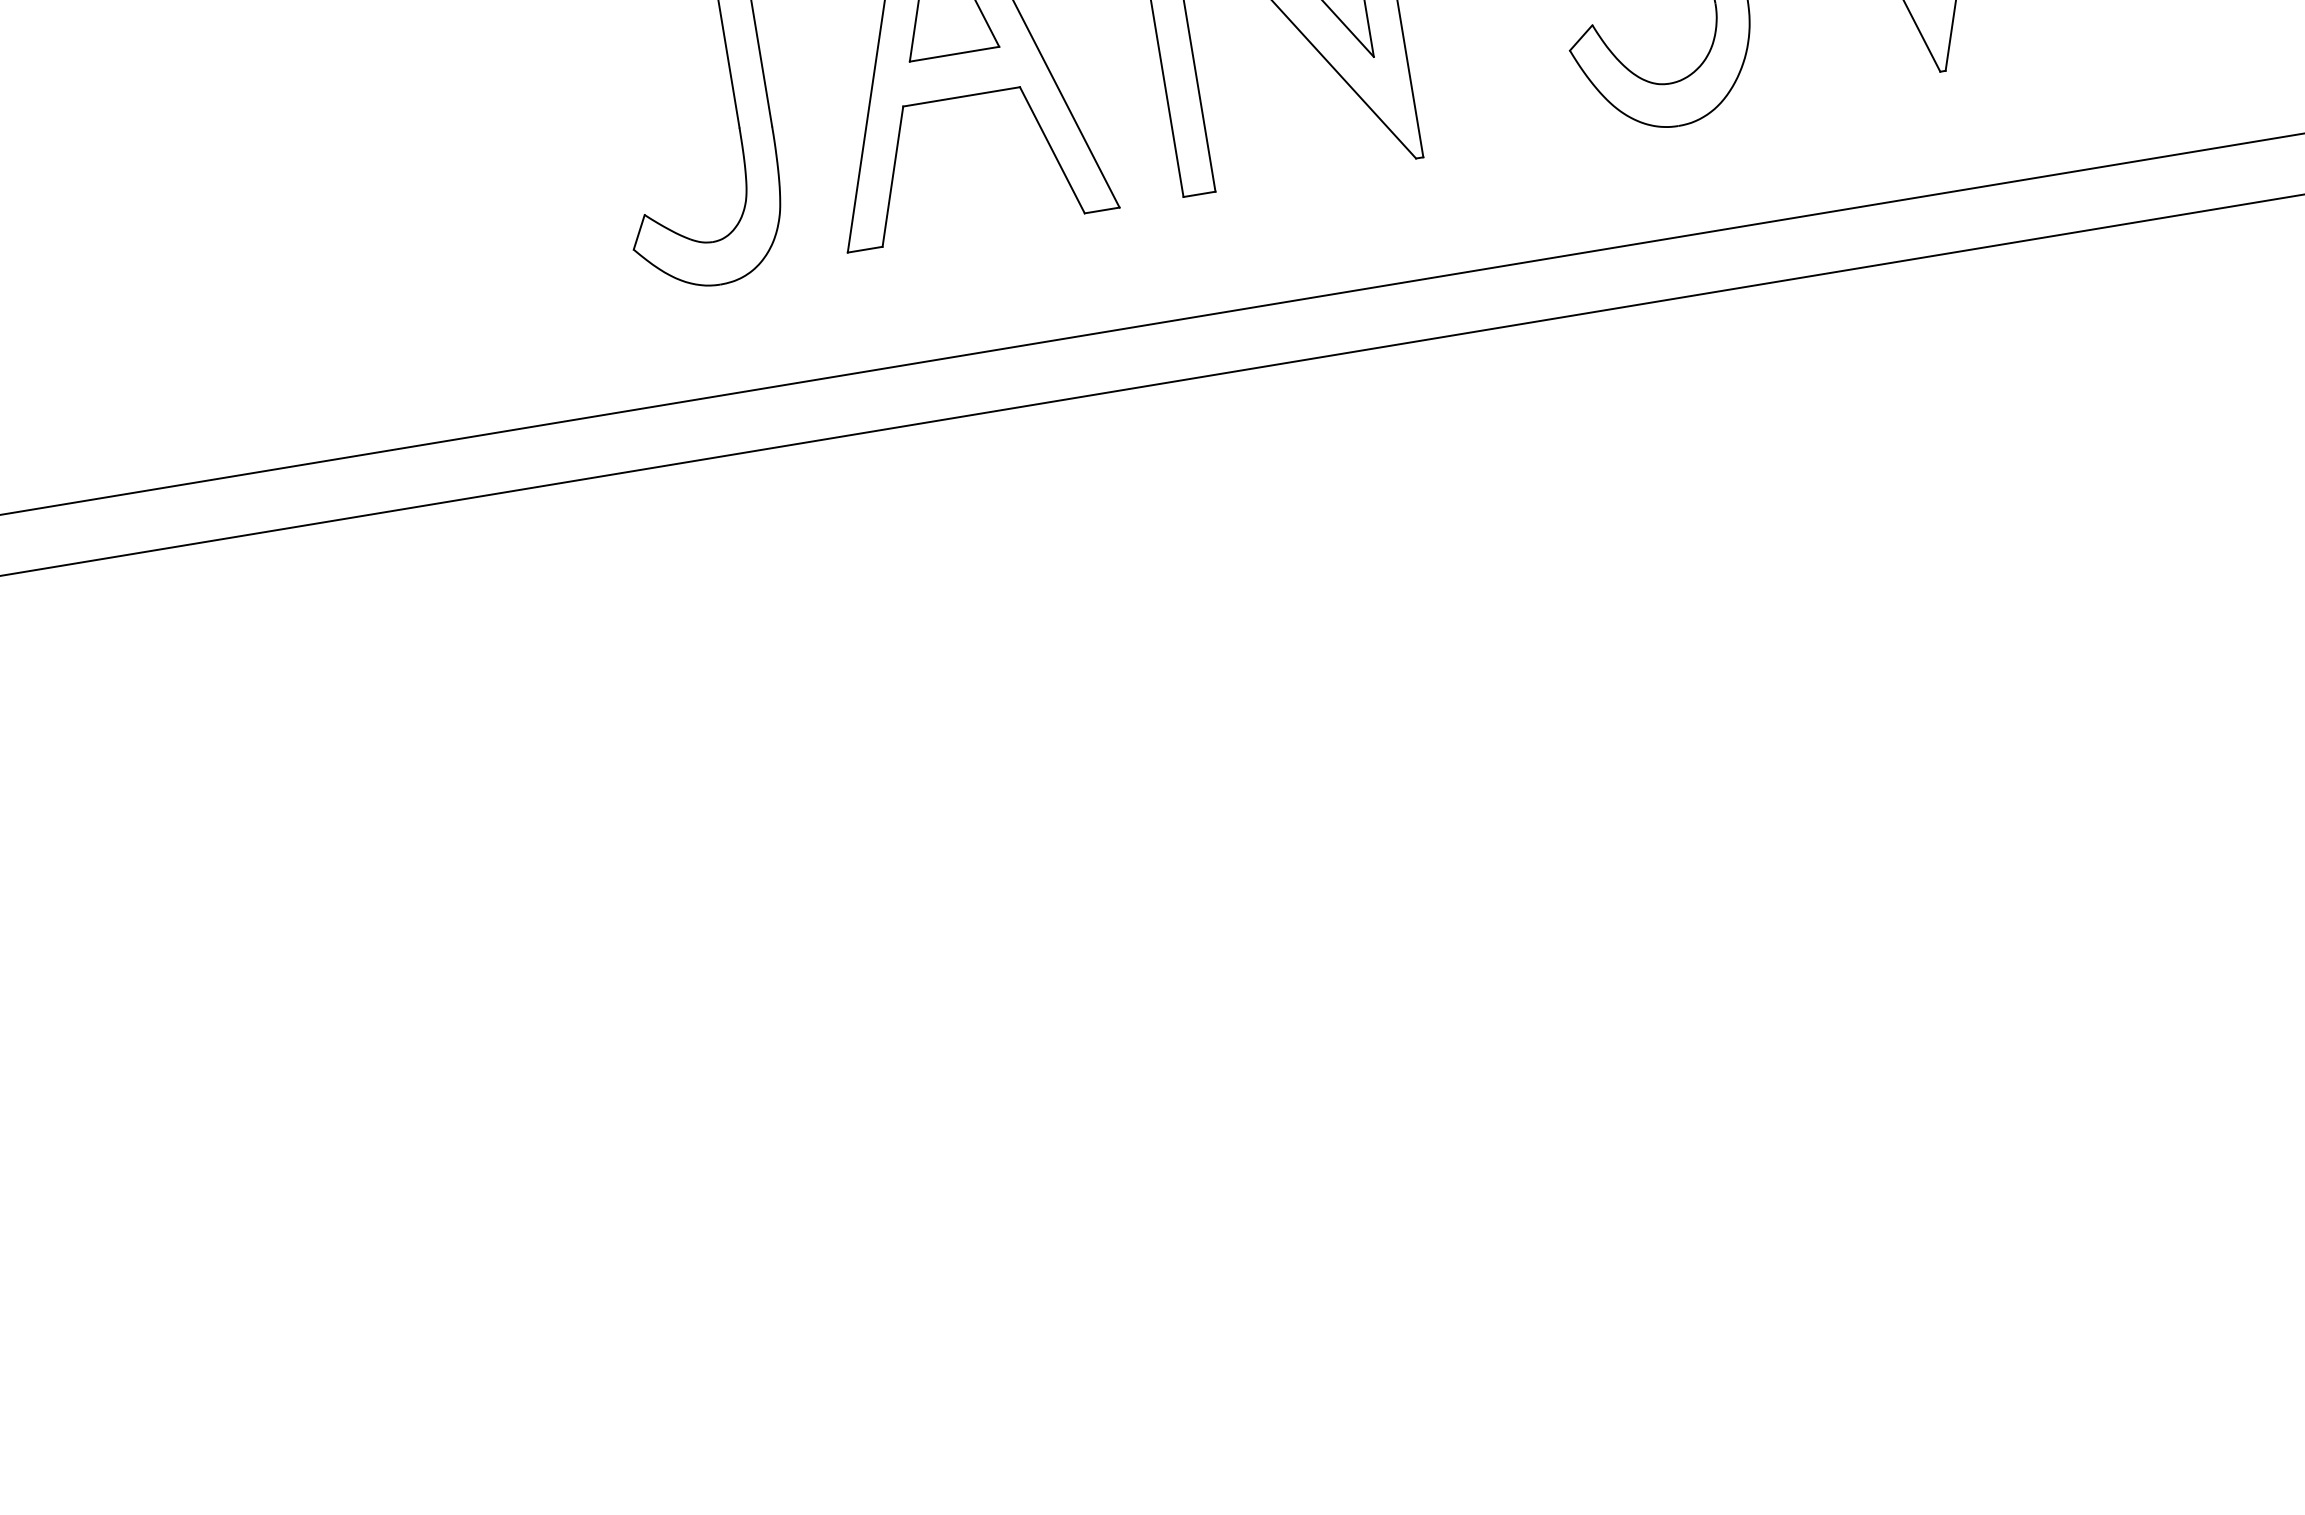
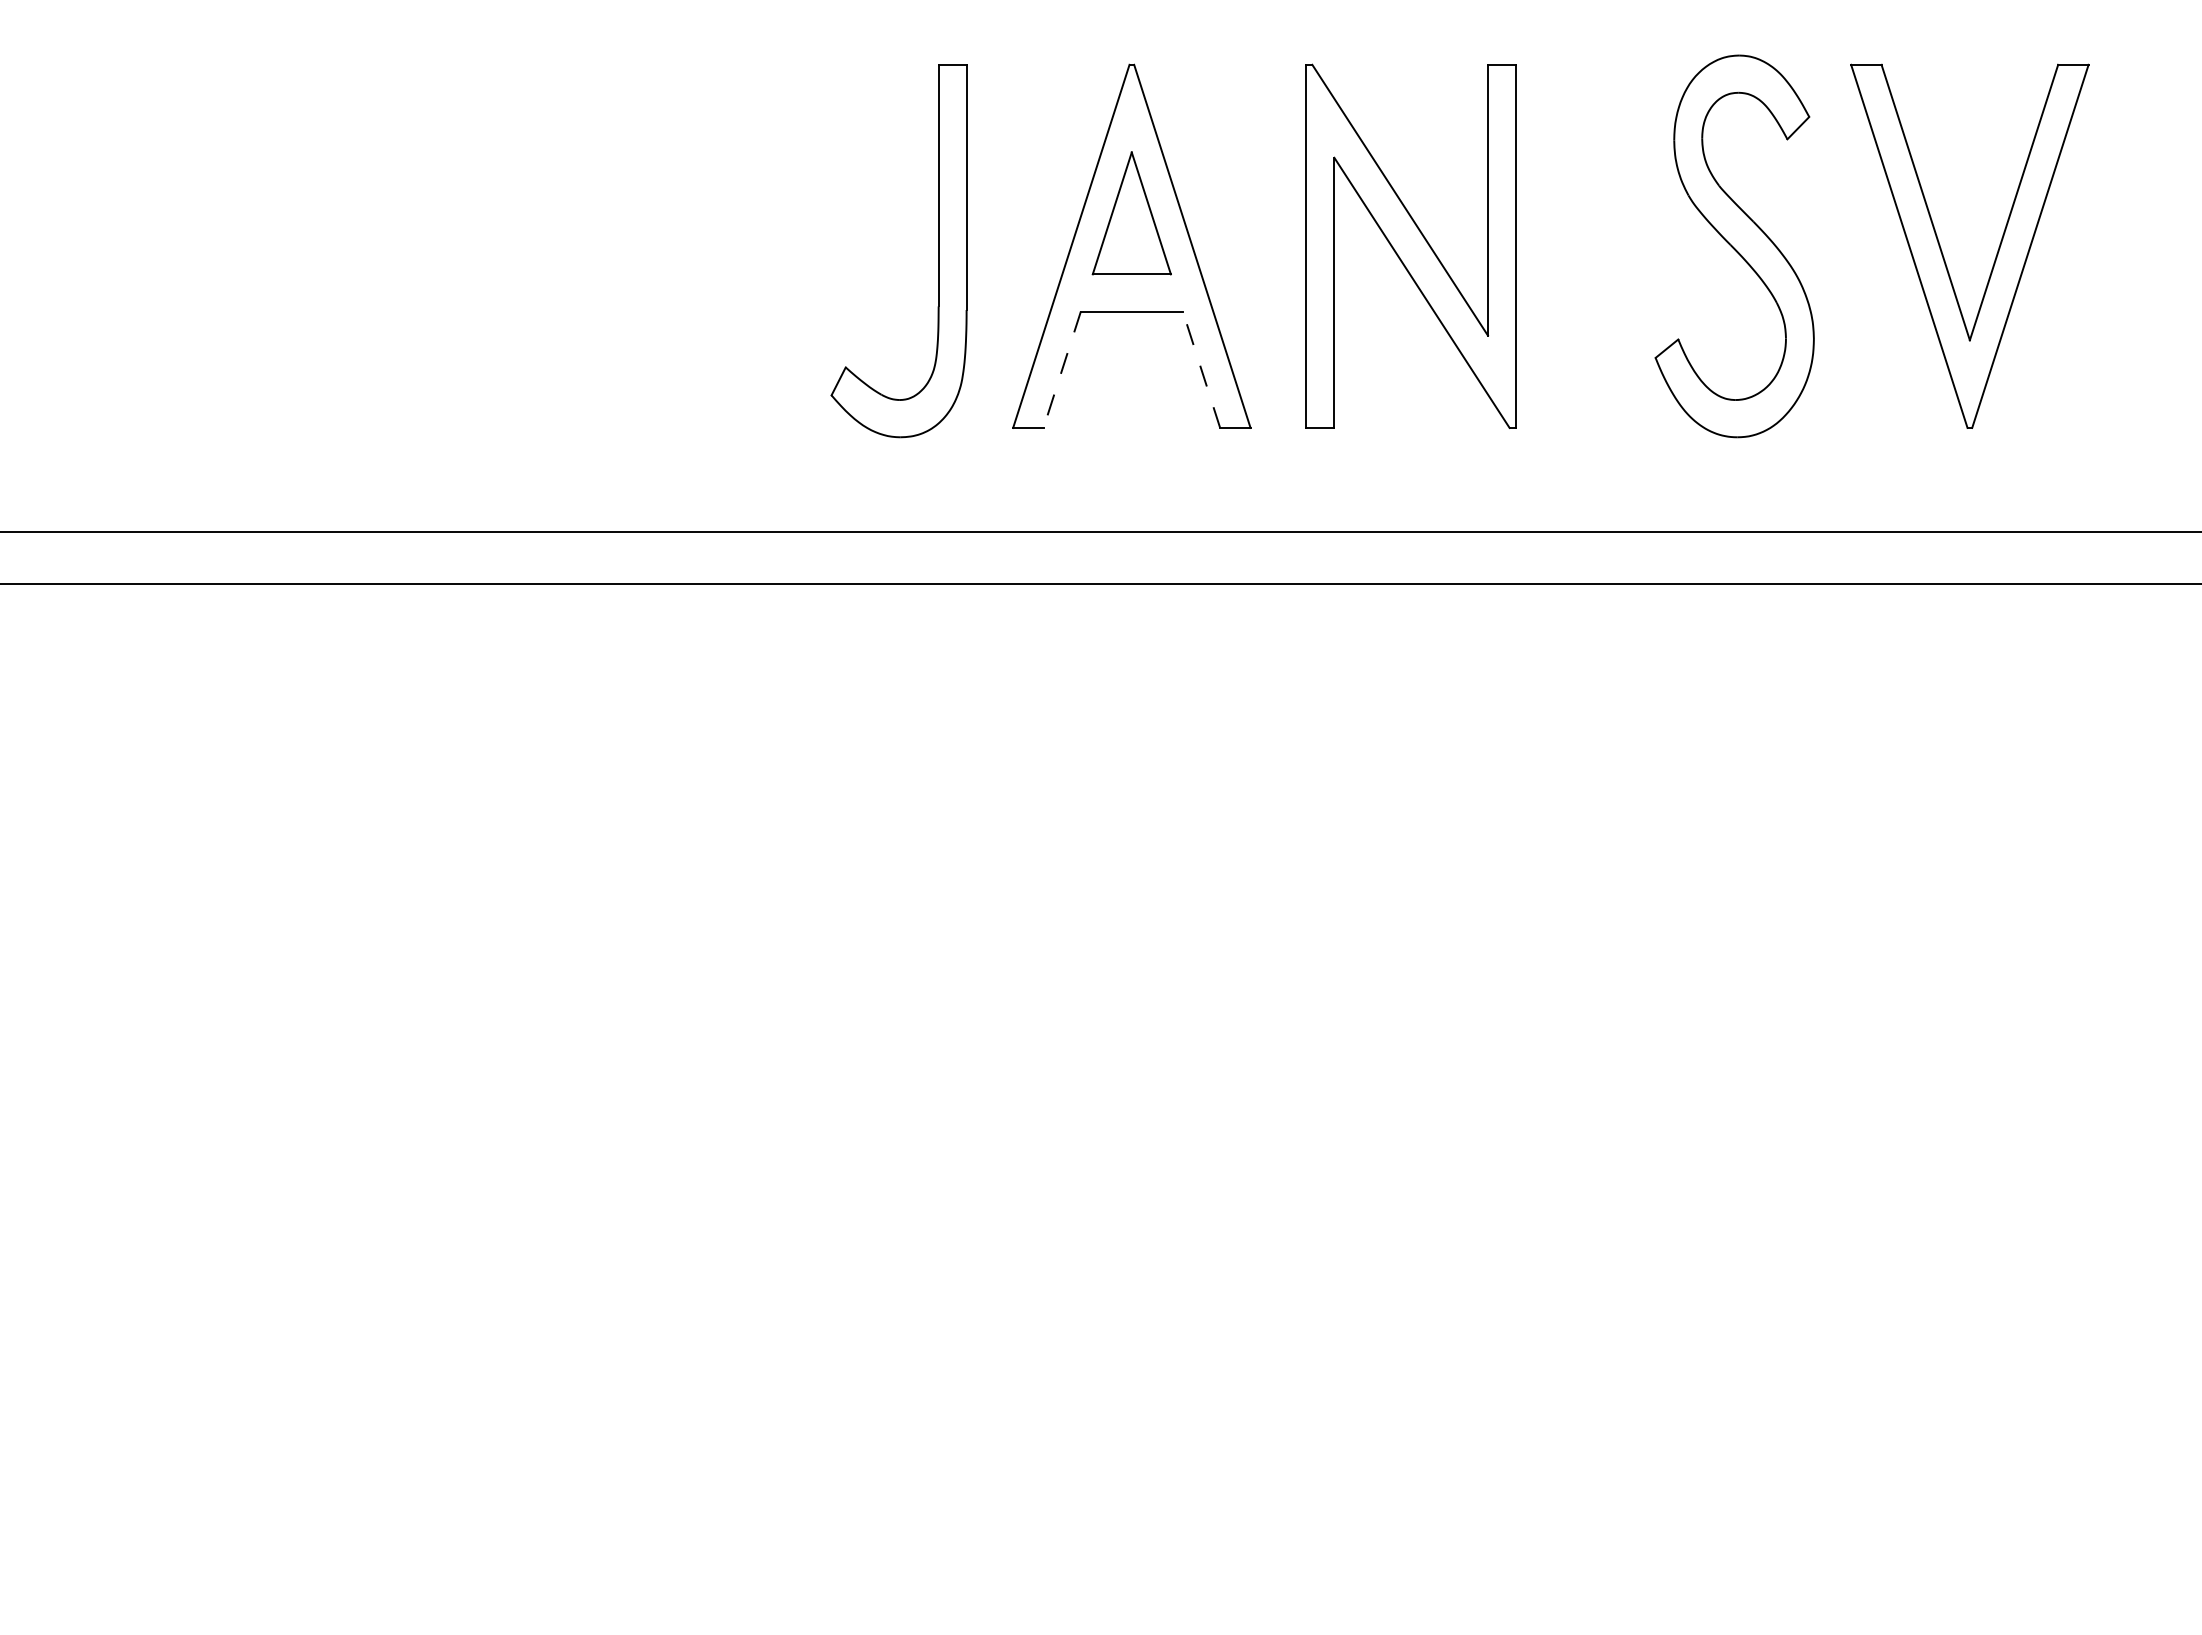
line: (1052, 149) -> (1201, 369), solid -> dashed
line: (893, 177) -> (1062, 370), solid -> dashed

